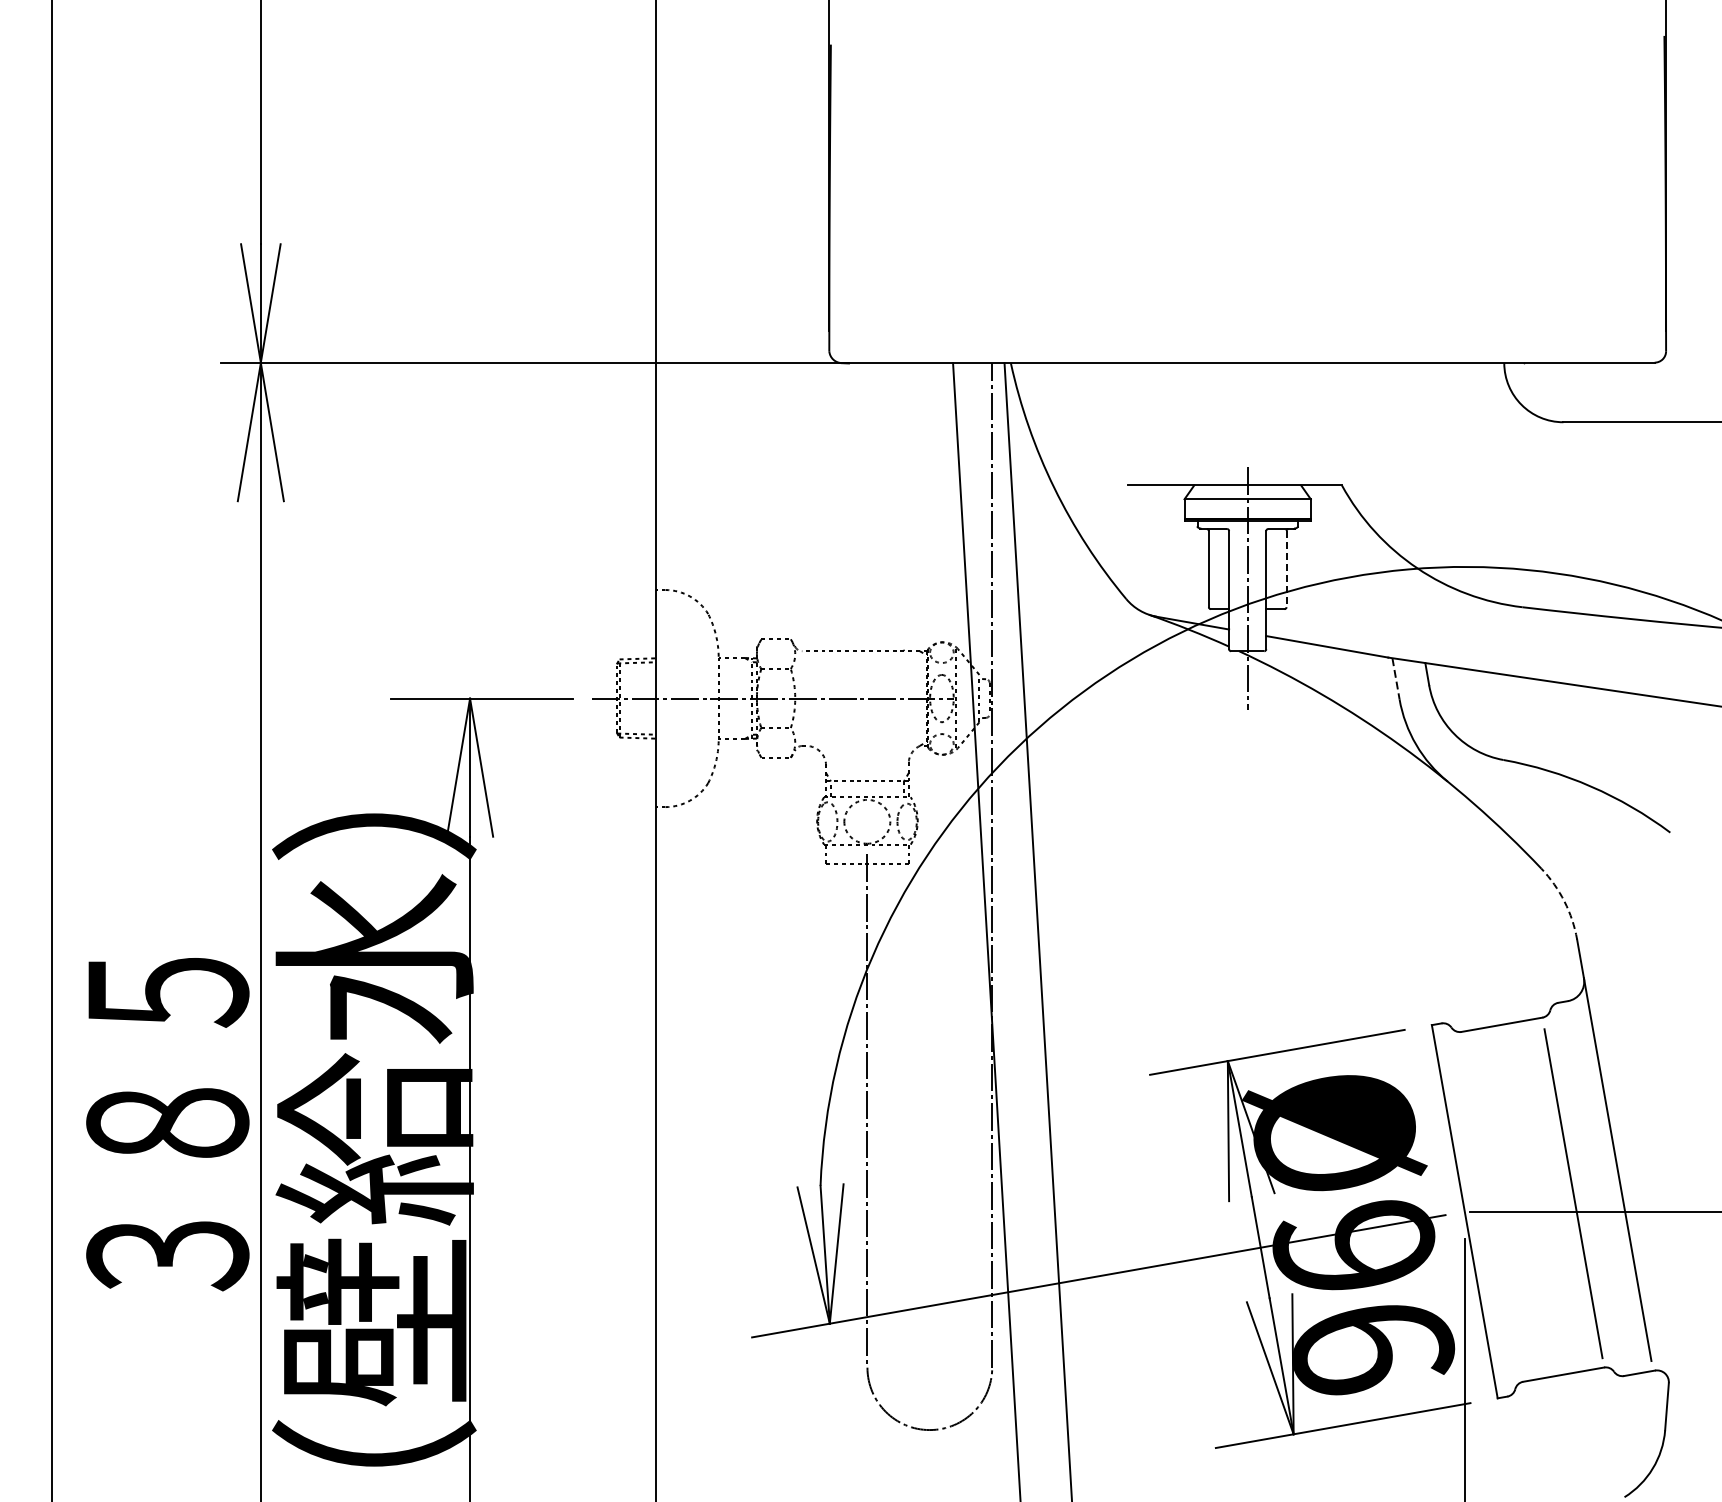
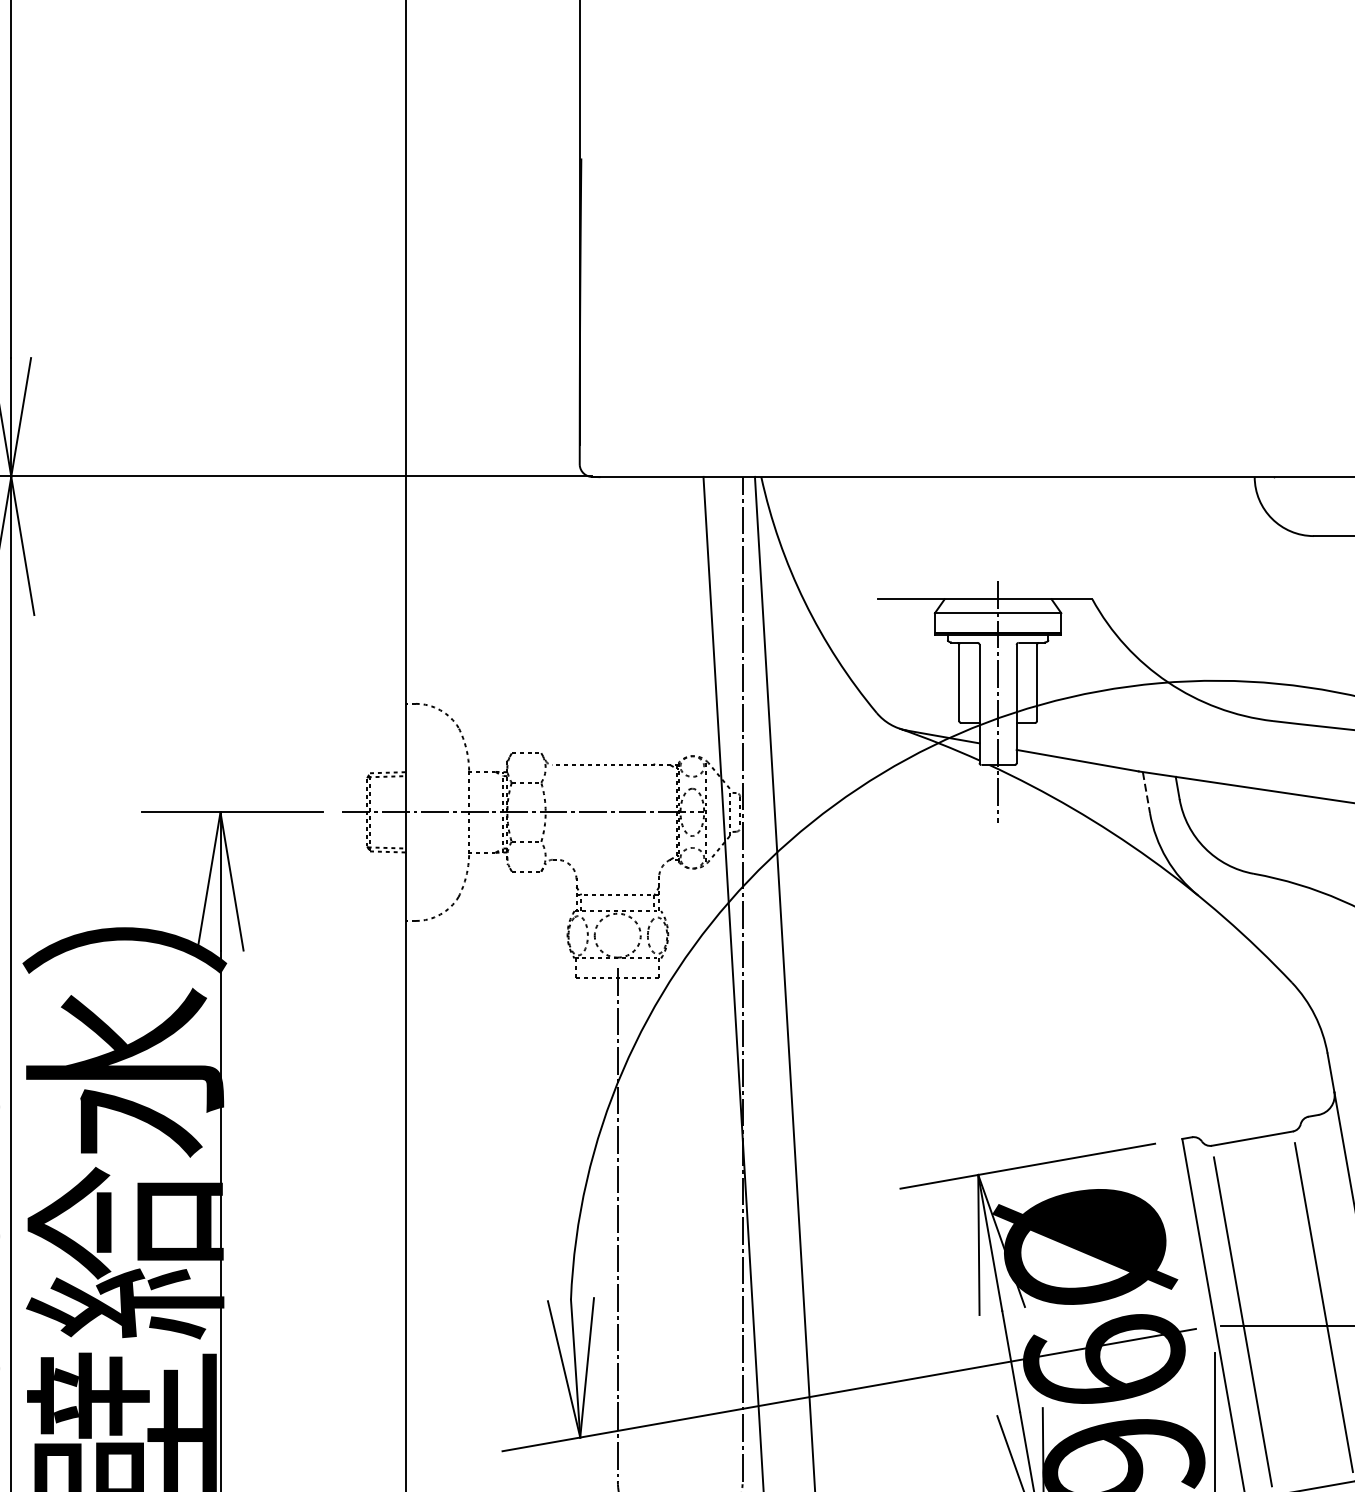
line: (1286, 569) -> (1036, 683), dashed -> solid
arc: (1564, 901) -> (1314, 1015), dashed -> solid
line: (1492, 1207) -> (1242, 1321), added

